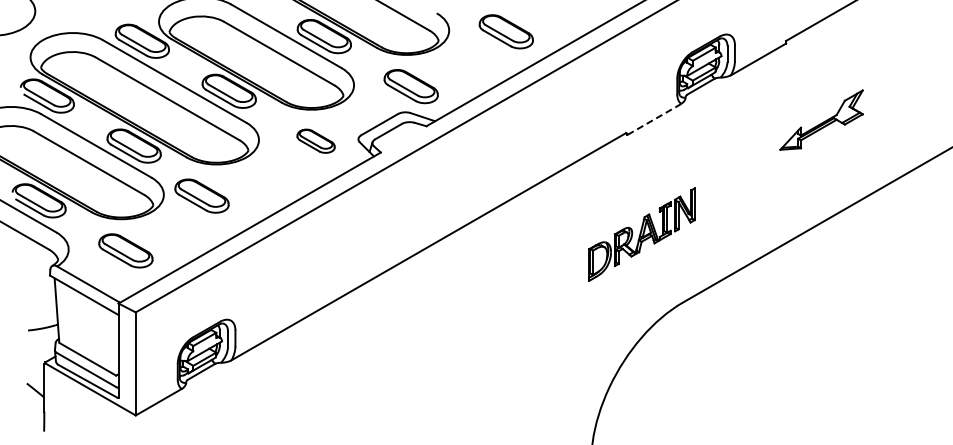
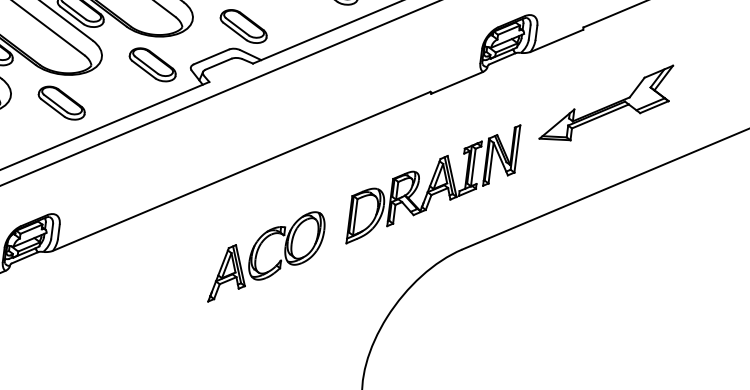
line: (653, 119) -> (456, 82), dashed -> solid
part: (821, 119) -> (606, 101), size x1.67
part: (315, 140) -> (152, 64), size x1.43
part: (201, 195) -> (61, 102), moved
part: (641, 234) -> (432, 184), size x1.67
part: (457, 337) -> (257, 255), added

